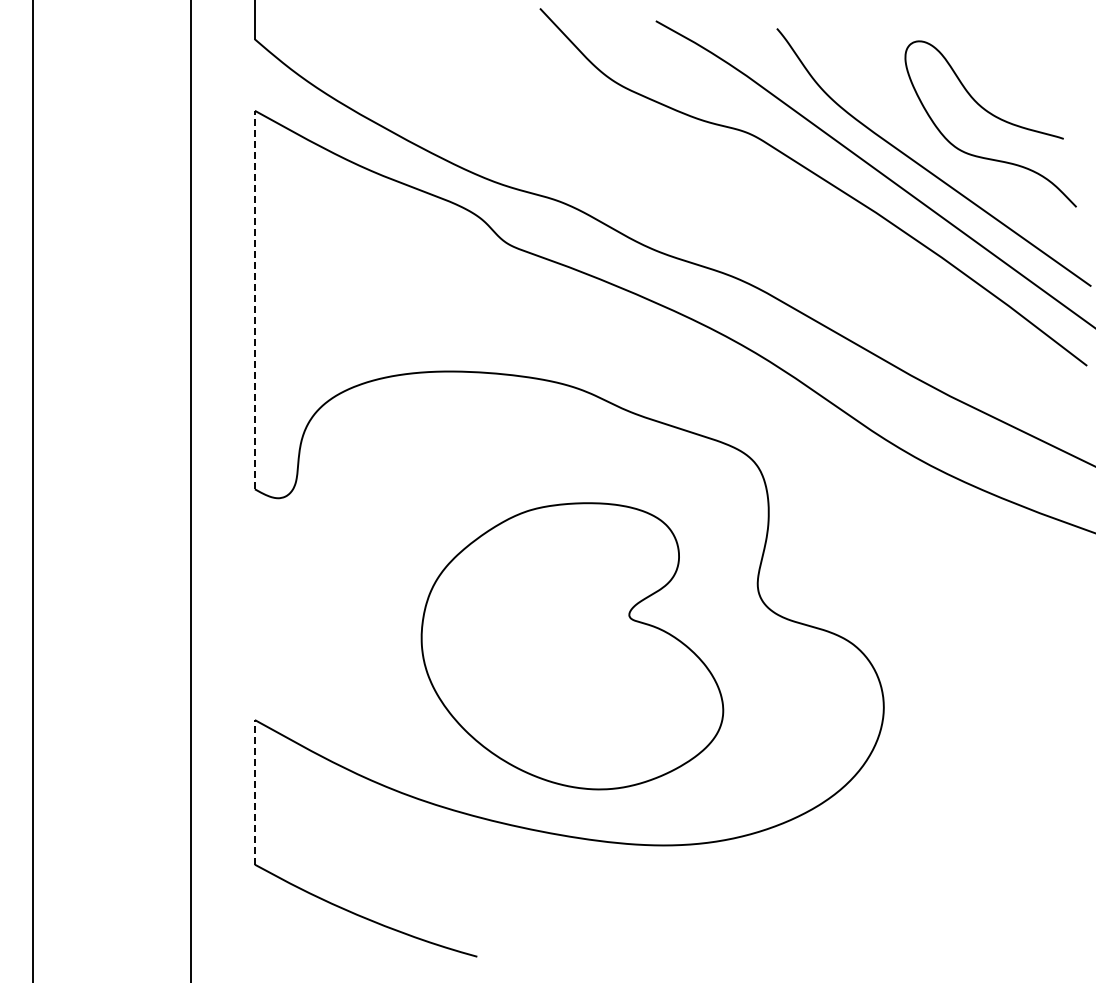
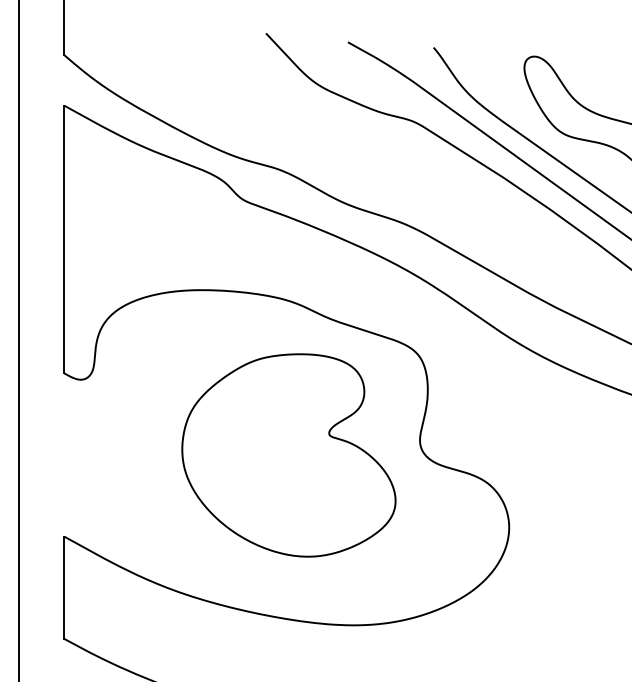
line: (254, 299) -> (64, 239), dashed -> solid
part: (572, 646) -> (288, 455), moved
line: (254, 791) -> (64, 587), dashed -> solid

